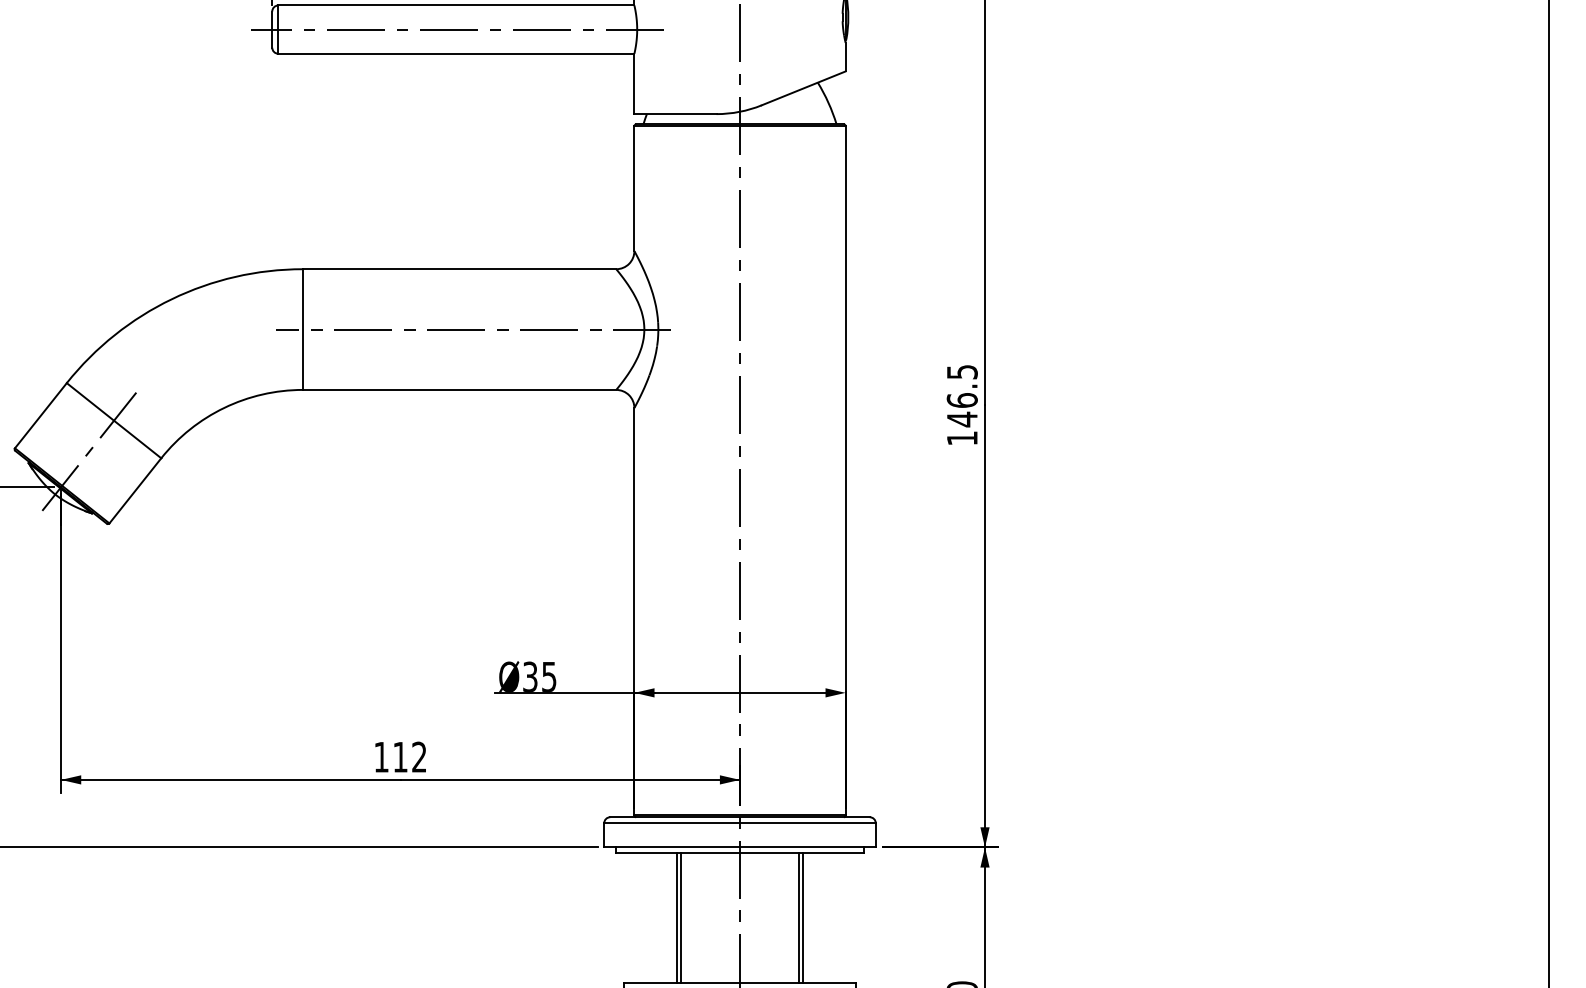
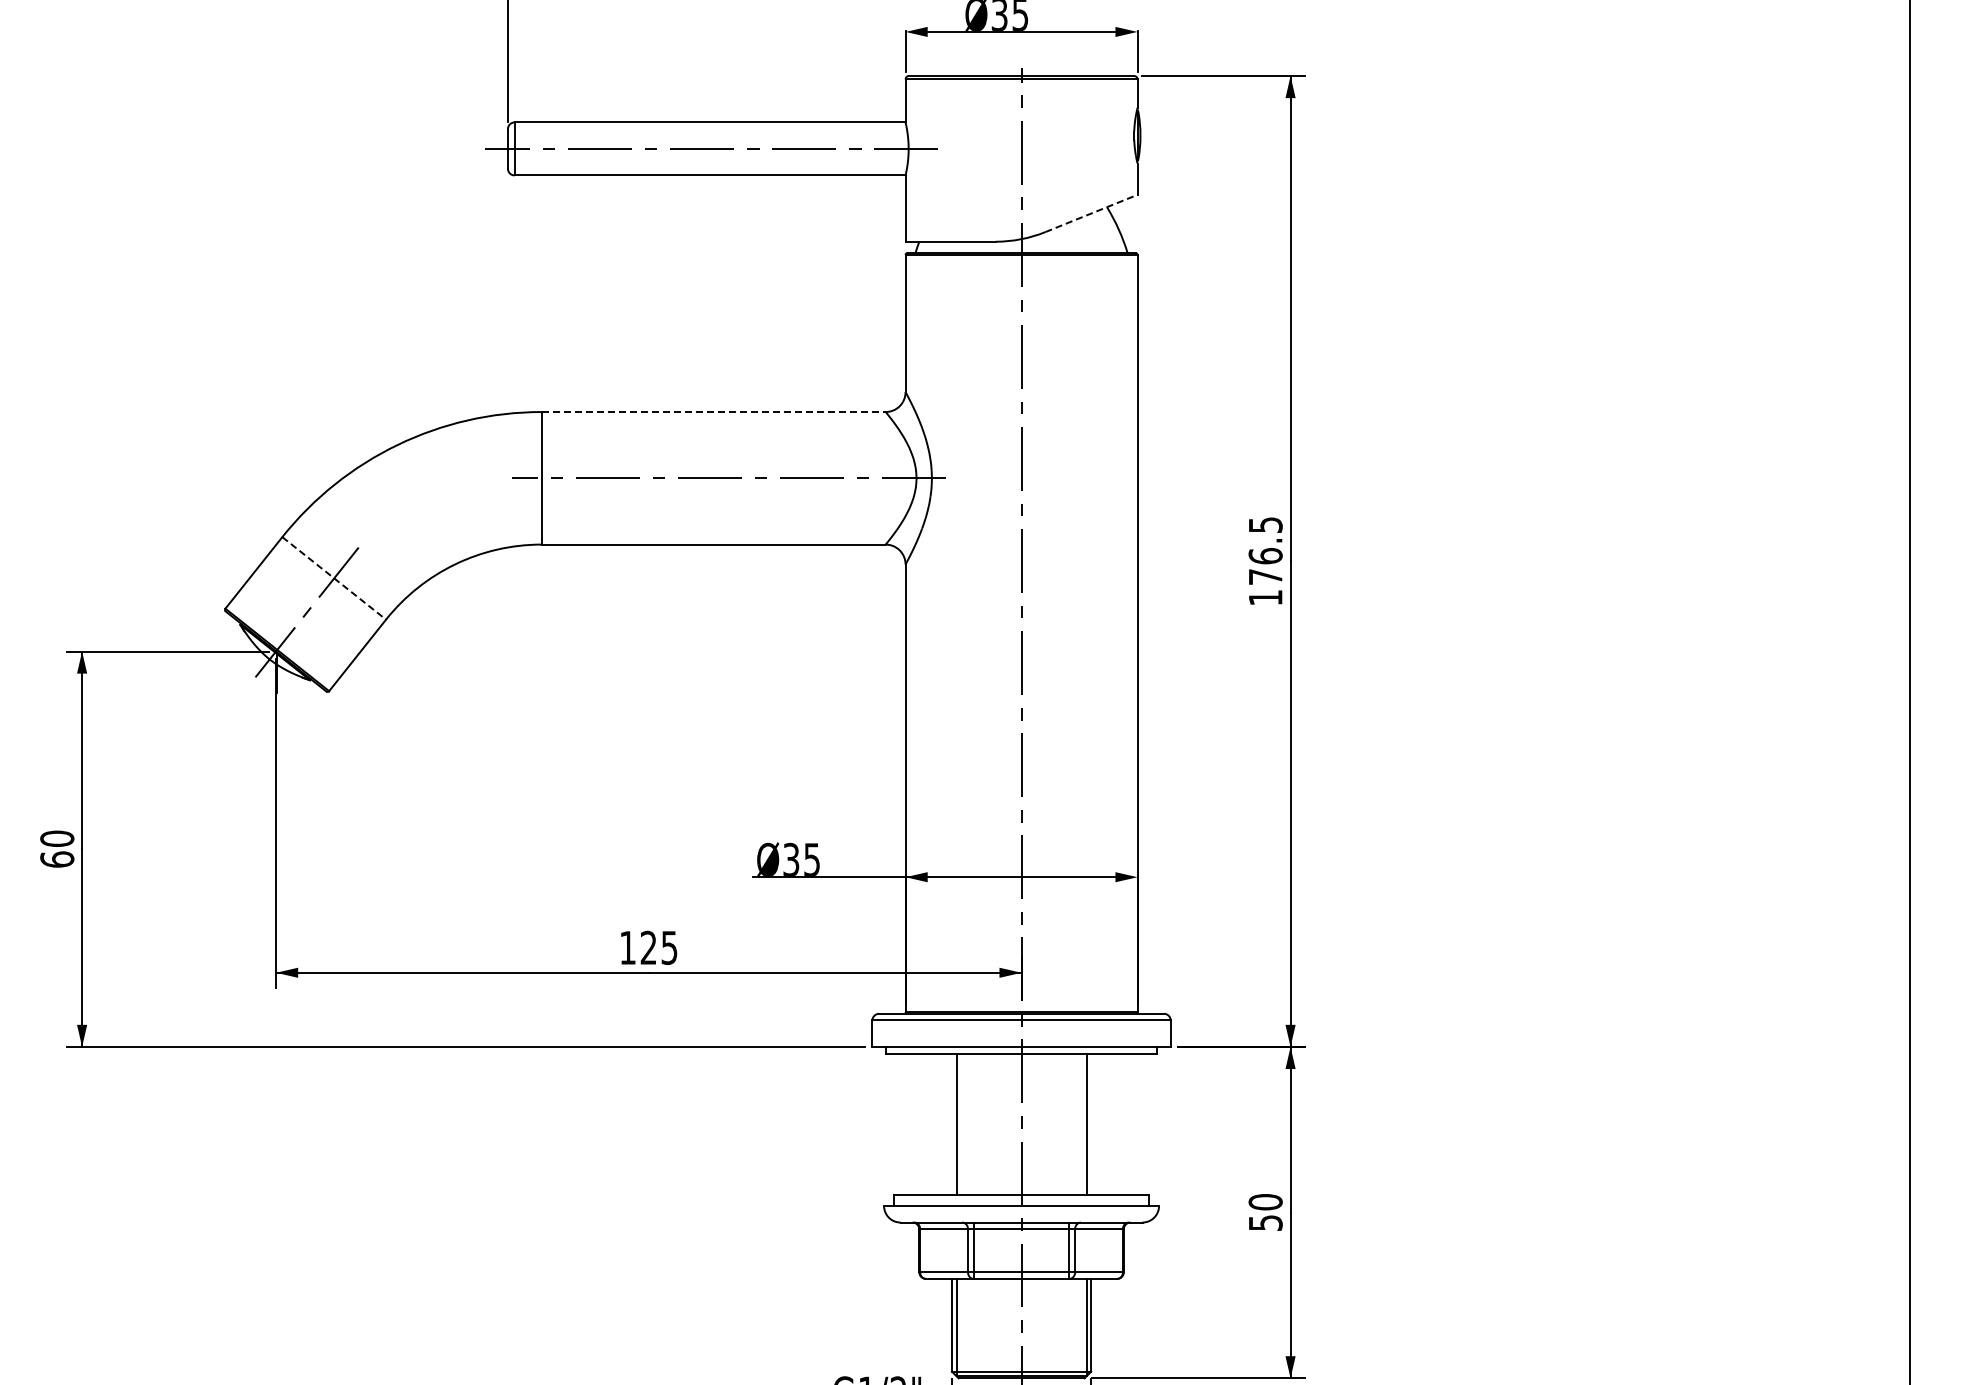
line: (803, 88) -> (1091, 213), solid -> dashed
line: (460, 269) -> (714, 412), solid -> dashed
text: (962, 418) -> (1265, 576), 146.5 -> 176.5
line: (114, 420) -> (334, 578), solid -> dashed
text: (409, 756) -> (658, 947), 112 -> 125
line: (676, 918) -> (951, 1124), removed
line: (803, 918) -> (1091, 1124), removed

